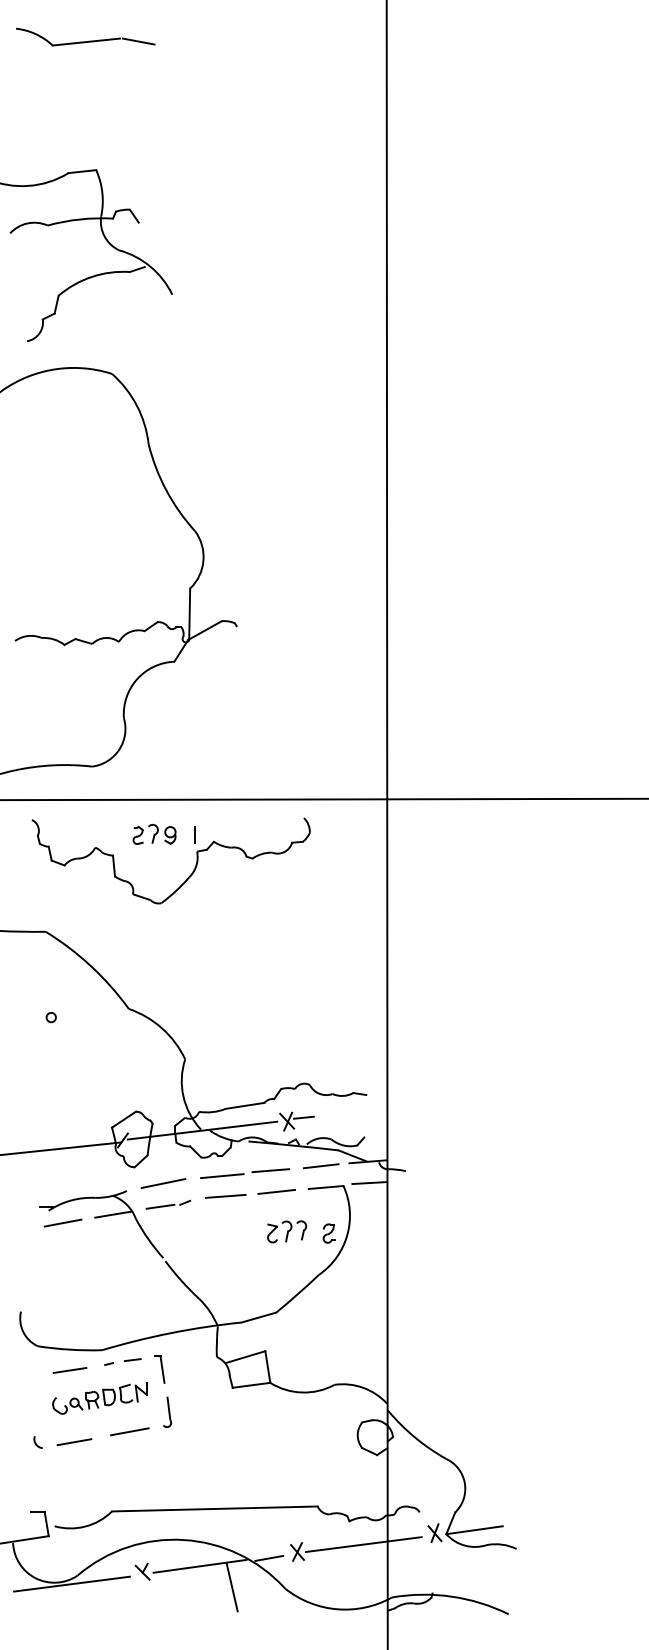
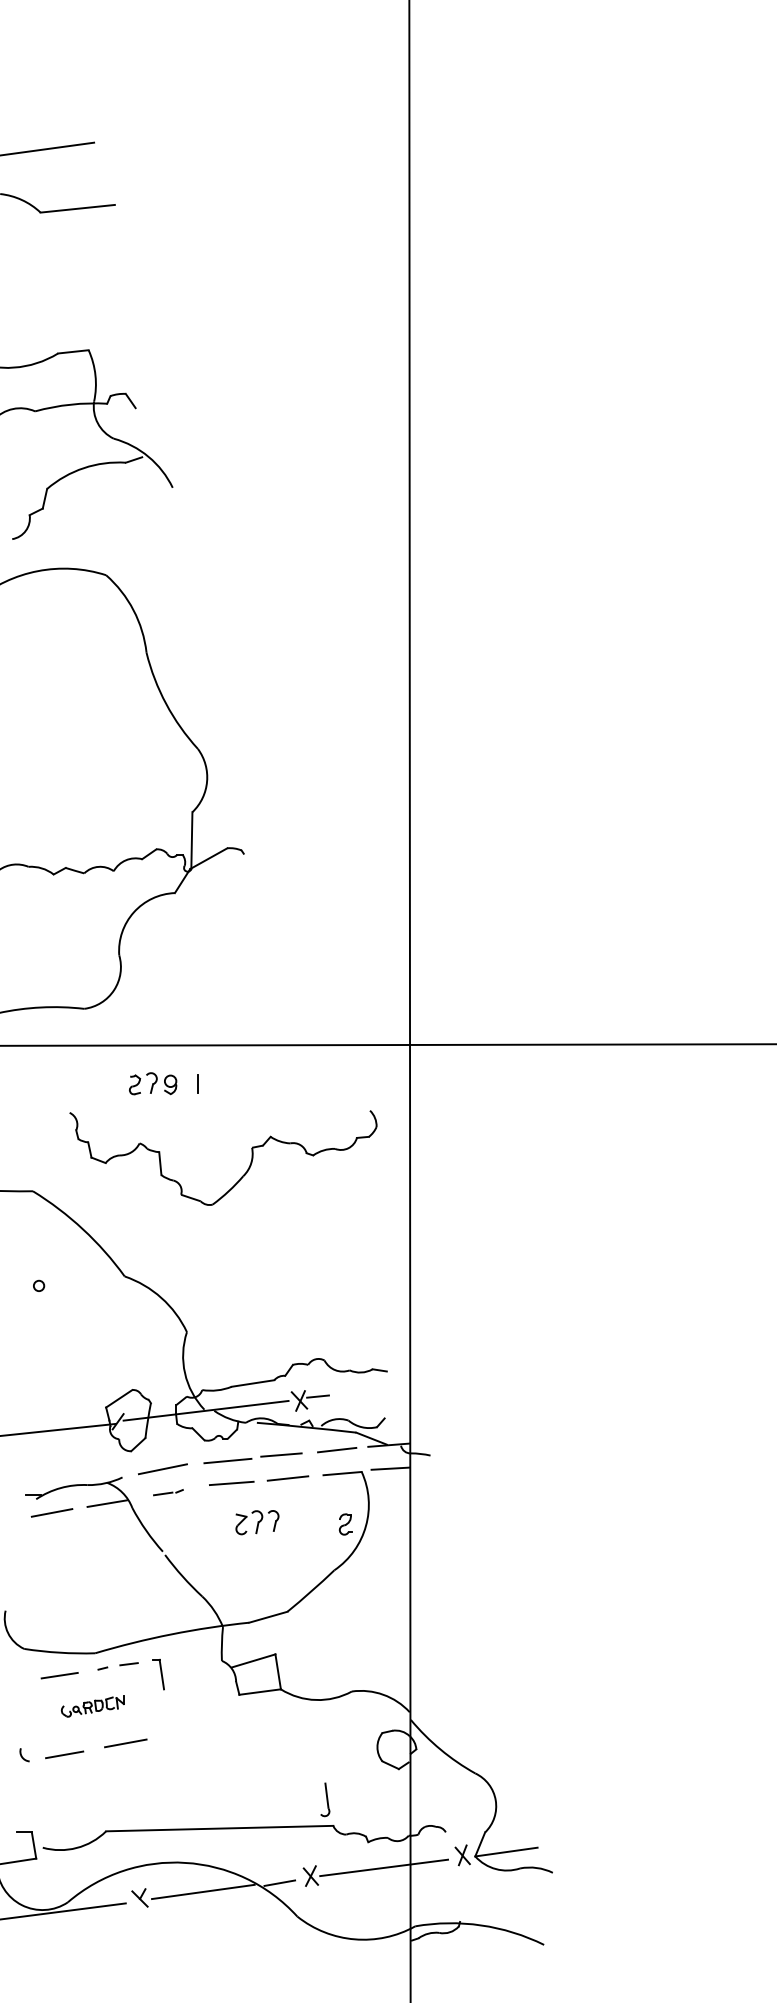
line: (138, 40) -> (135, 207), removed
part: (188, 876) -> (242, 1175), moved
part: (168, 1204) -> (168, 1492), size x0.6
part: (287, 1231) -> (257, 1522), moved
part: (99, 1398) -> (92, 1706), size x0.6
part: (167, 1411) -> (325, 1799), moved
line: (231, 1587) -> (238, 1915), removed

